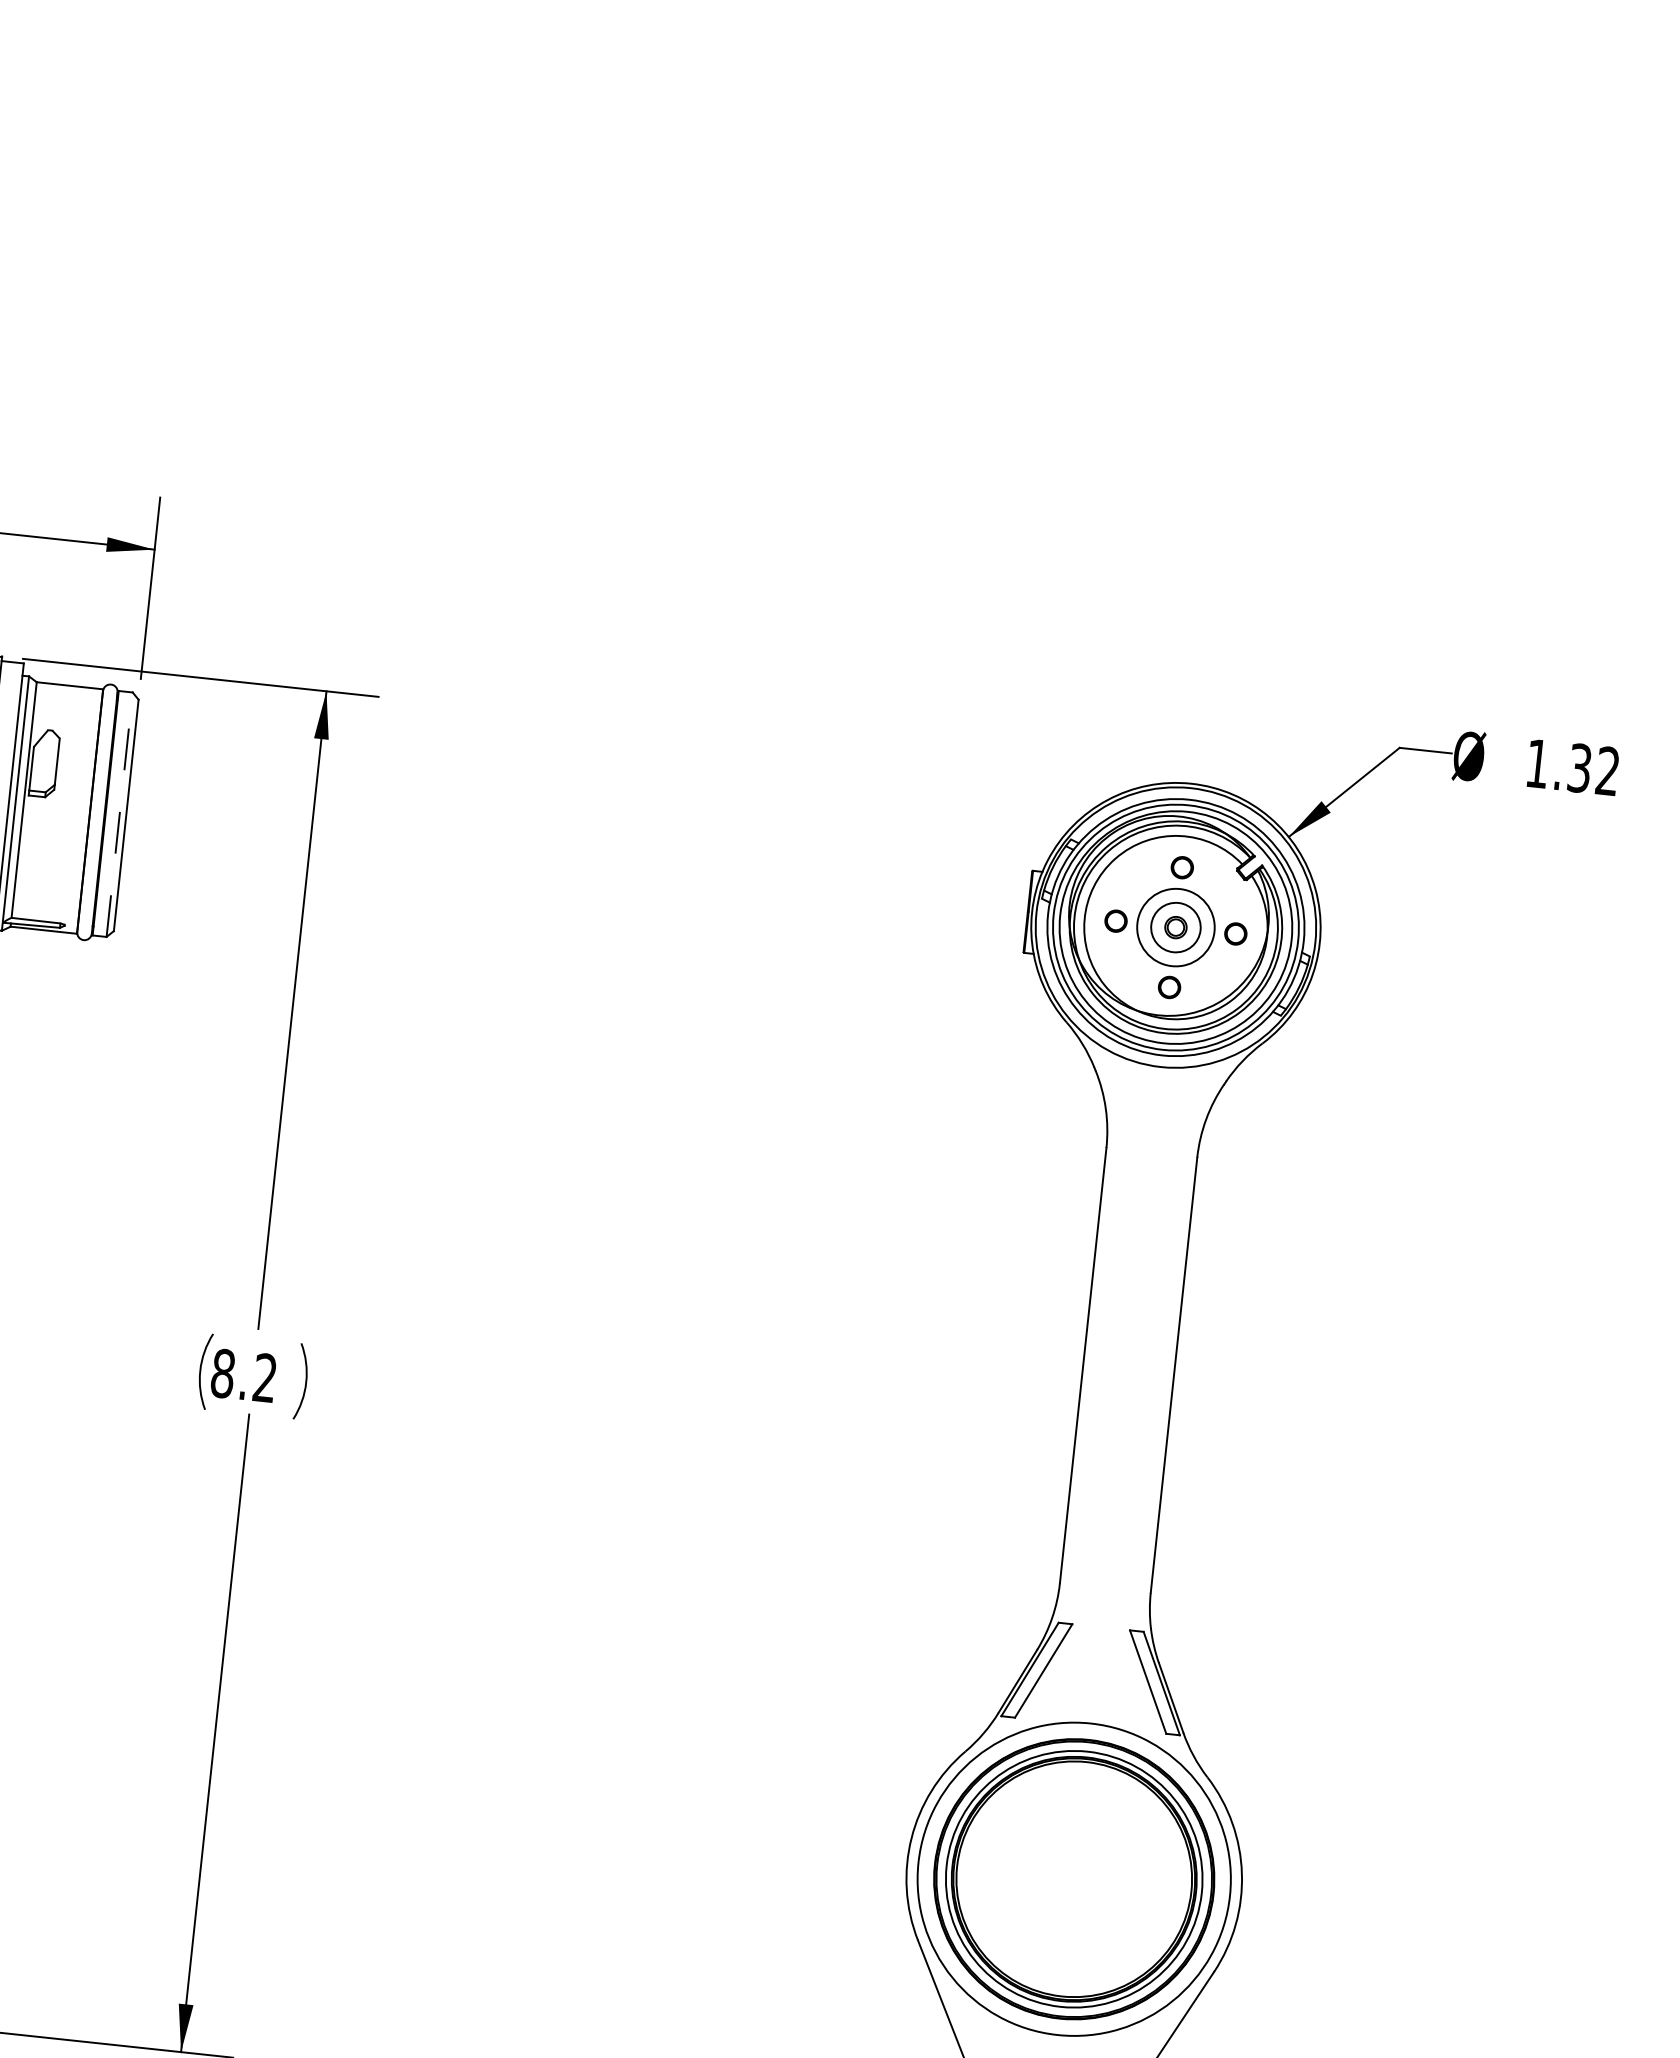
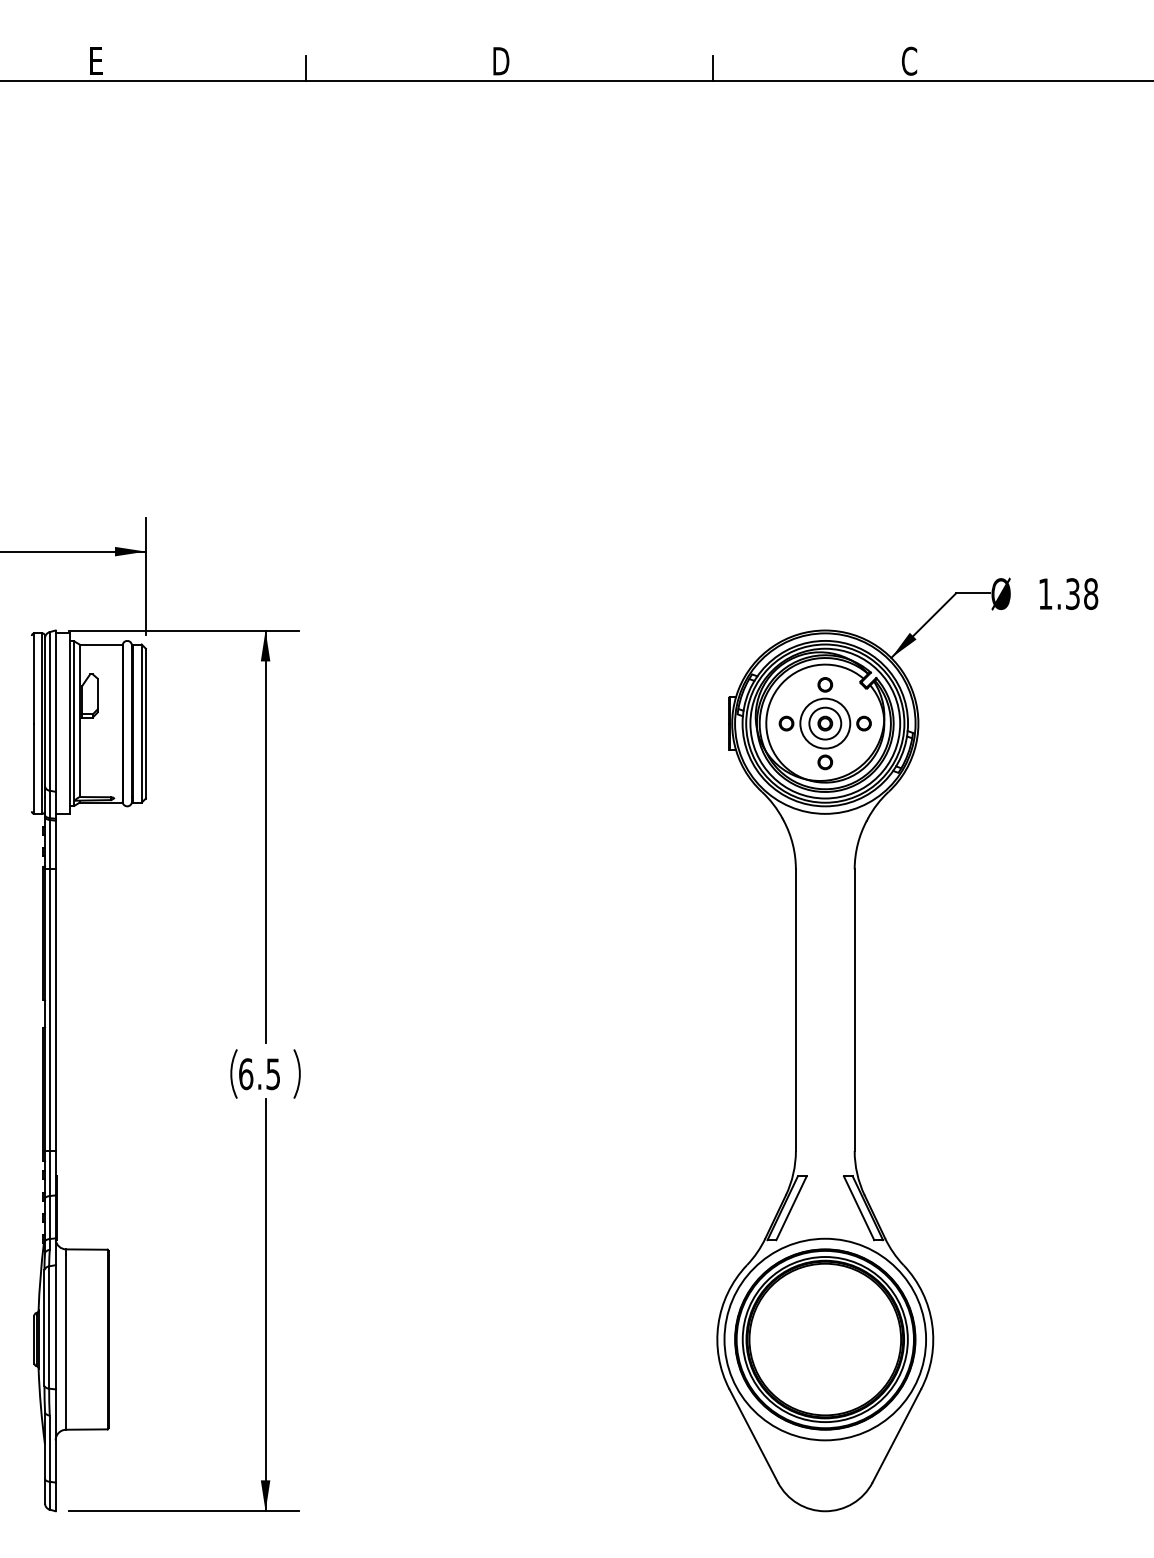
text: (1608, 770) -> (1091, 593), 1.32 -> 1.38
line: (119, 814) -> (141, 723), dashed -> solid
text: (243, 1376) -> (259, 1074), 8.2 -> 6.5

